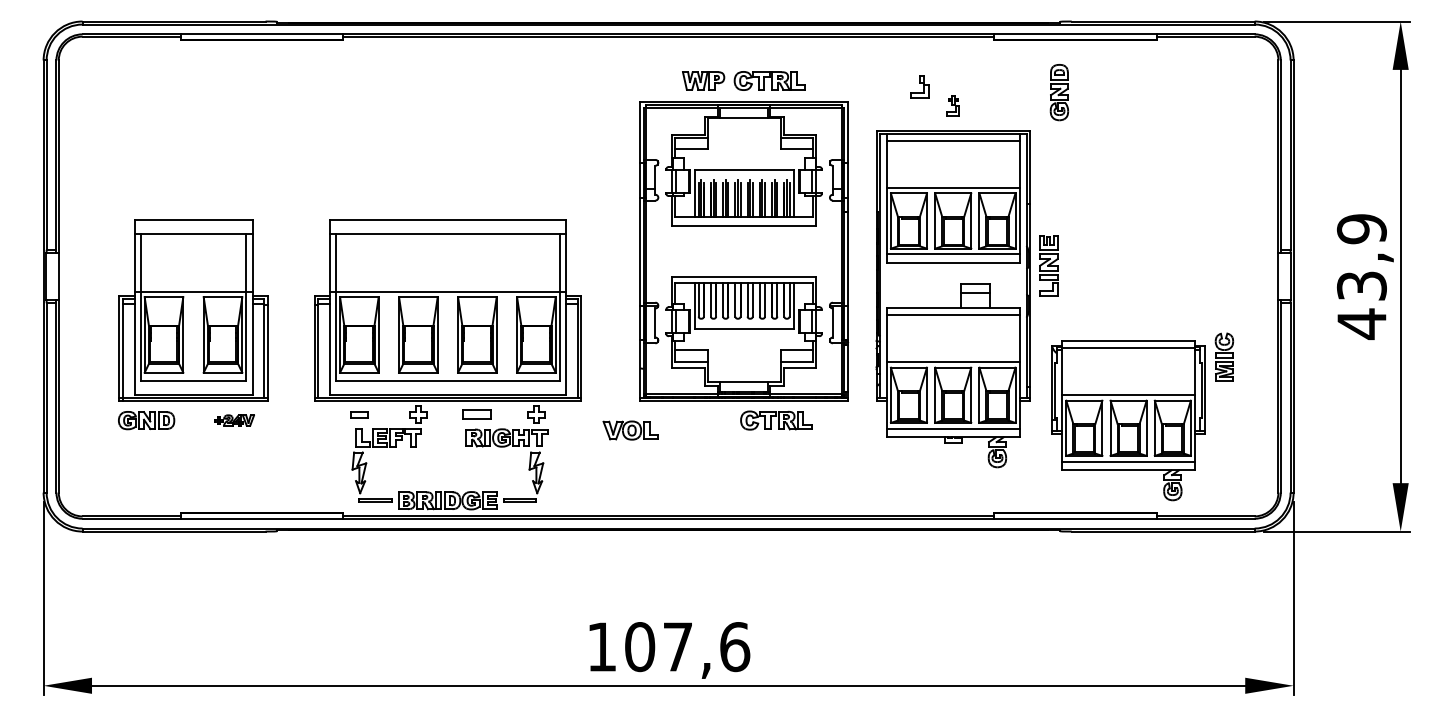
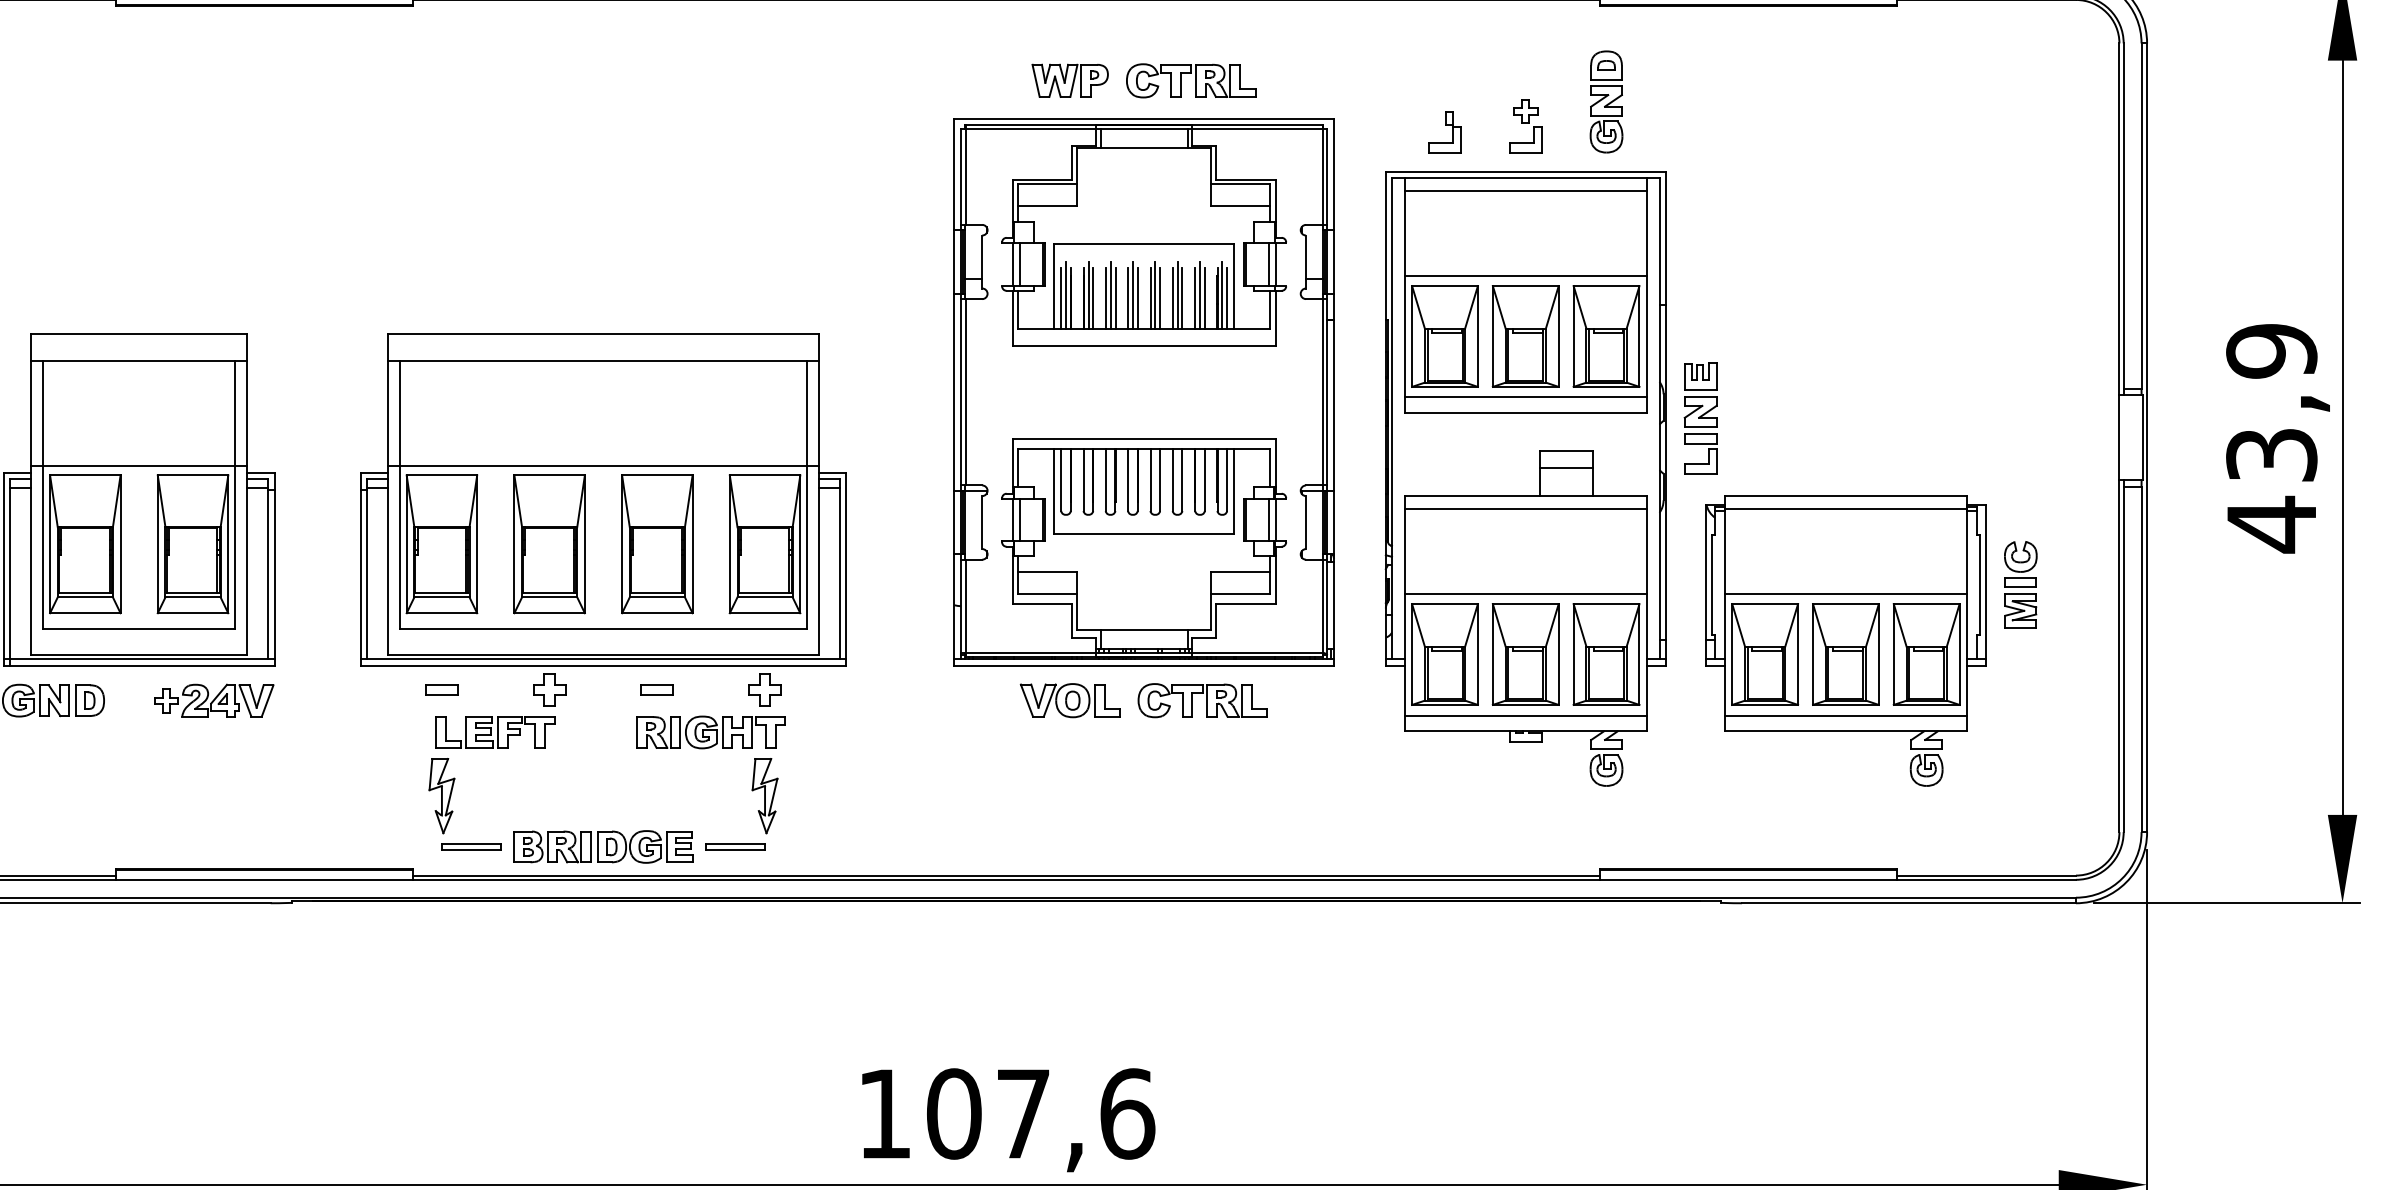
part: (919, 86) -> (1444, 131), moved
part: (1059, 92) -> (1606, 101), moved
part: (953, 105) -> (1526, 125), size x1.43
part: (477, 414) -> (657, 689), size x0.62
part: (234, 420) -> (213, 700), size x1.67
part: (1128, 420) -> (1845, 640), moved
part: (630, 430) -> (1070, 700), moved

